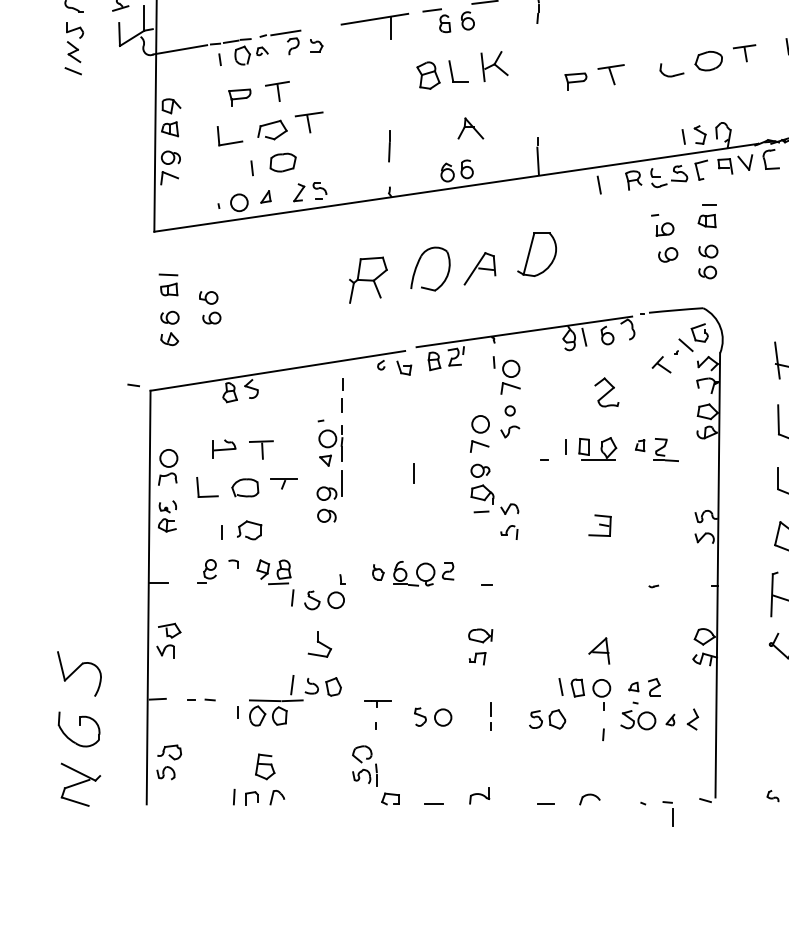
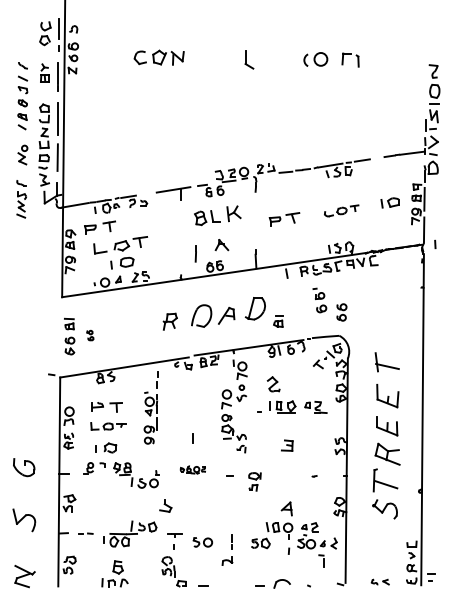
part: (707, 60) -> (341, 210), size x0.7
part: (257, 93) -> (99, 227), moved
line: (388, 145) -> (195, 253), moved
part: (707, 216) -> (278, 321), moved
part: (368, 279) -> (170, 321), size x0.7
part: (210, 307) -> (90, 335), size x0.6
part: (606, 392) -> (273, 384), moved
line: (412, 473) -> (192, 438), moved
part: (246, 487) -> (108, 426), size x0.7
part: (412, 572) -> (192, 469), size x0.6
part: (319, 644) -> (165, 505), moved
part: (479, 646) -> (254, 481), moved
part: (79, 729) -> (24, 467), moved
part: (479, 794) -> (227, 560), moved
part: (588, 798) -> (281, 583), size x1.6
part: (667, 812) -> (321, 560), moved

